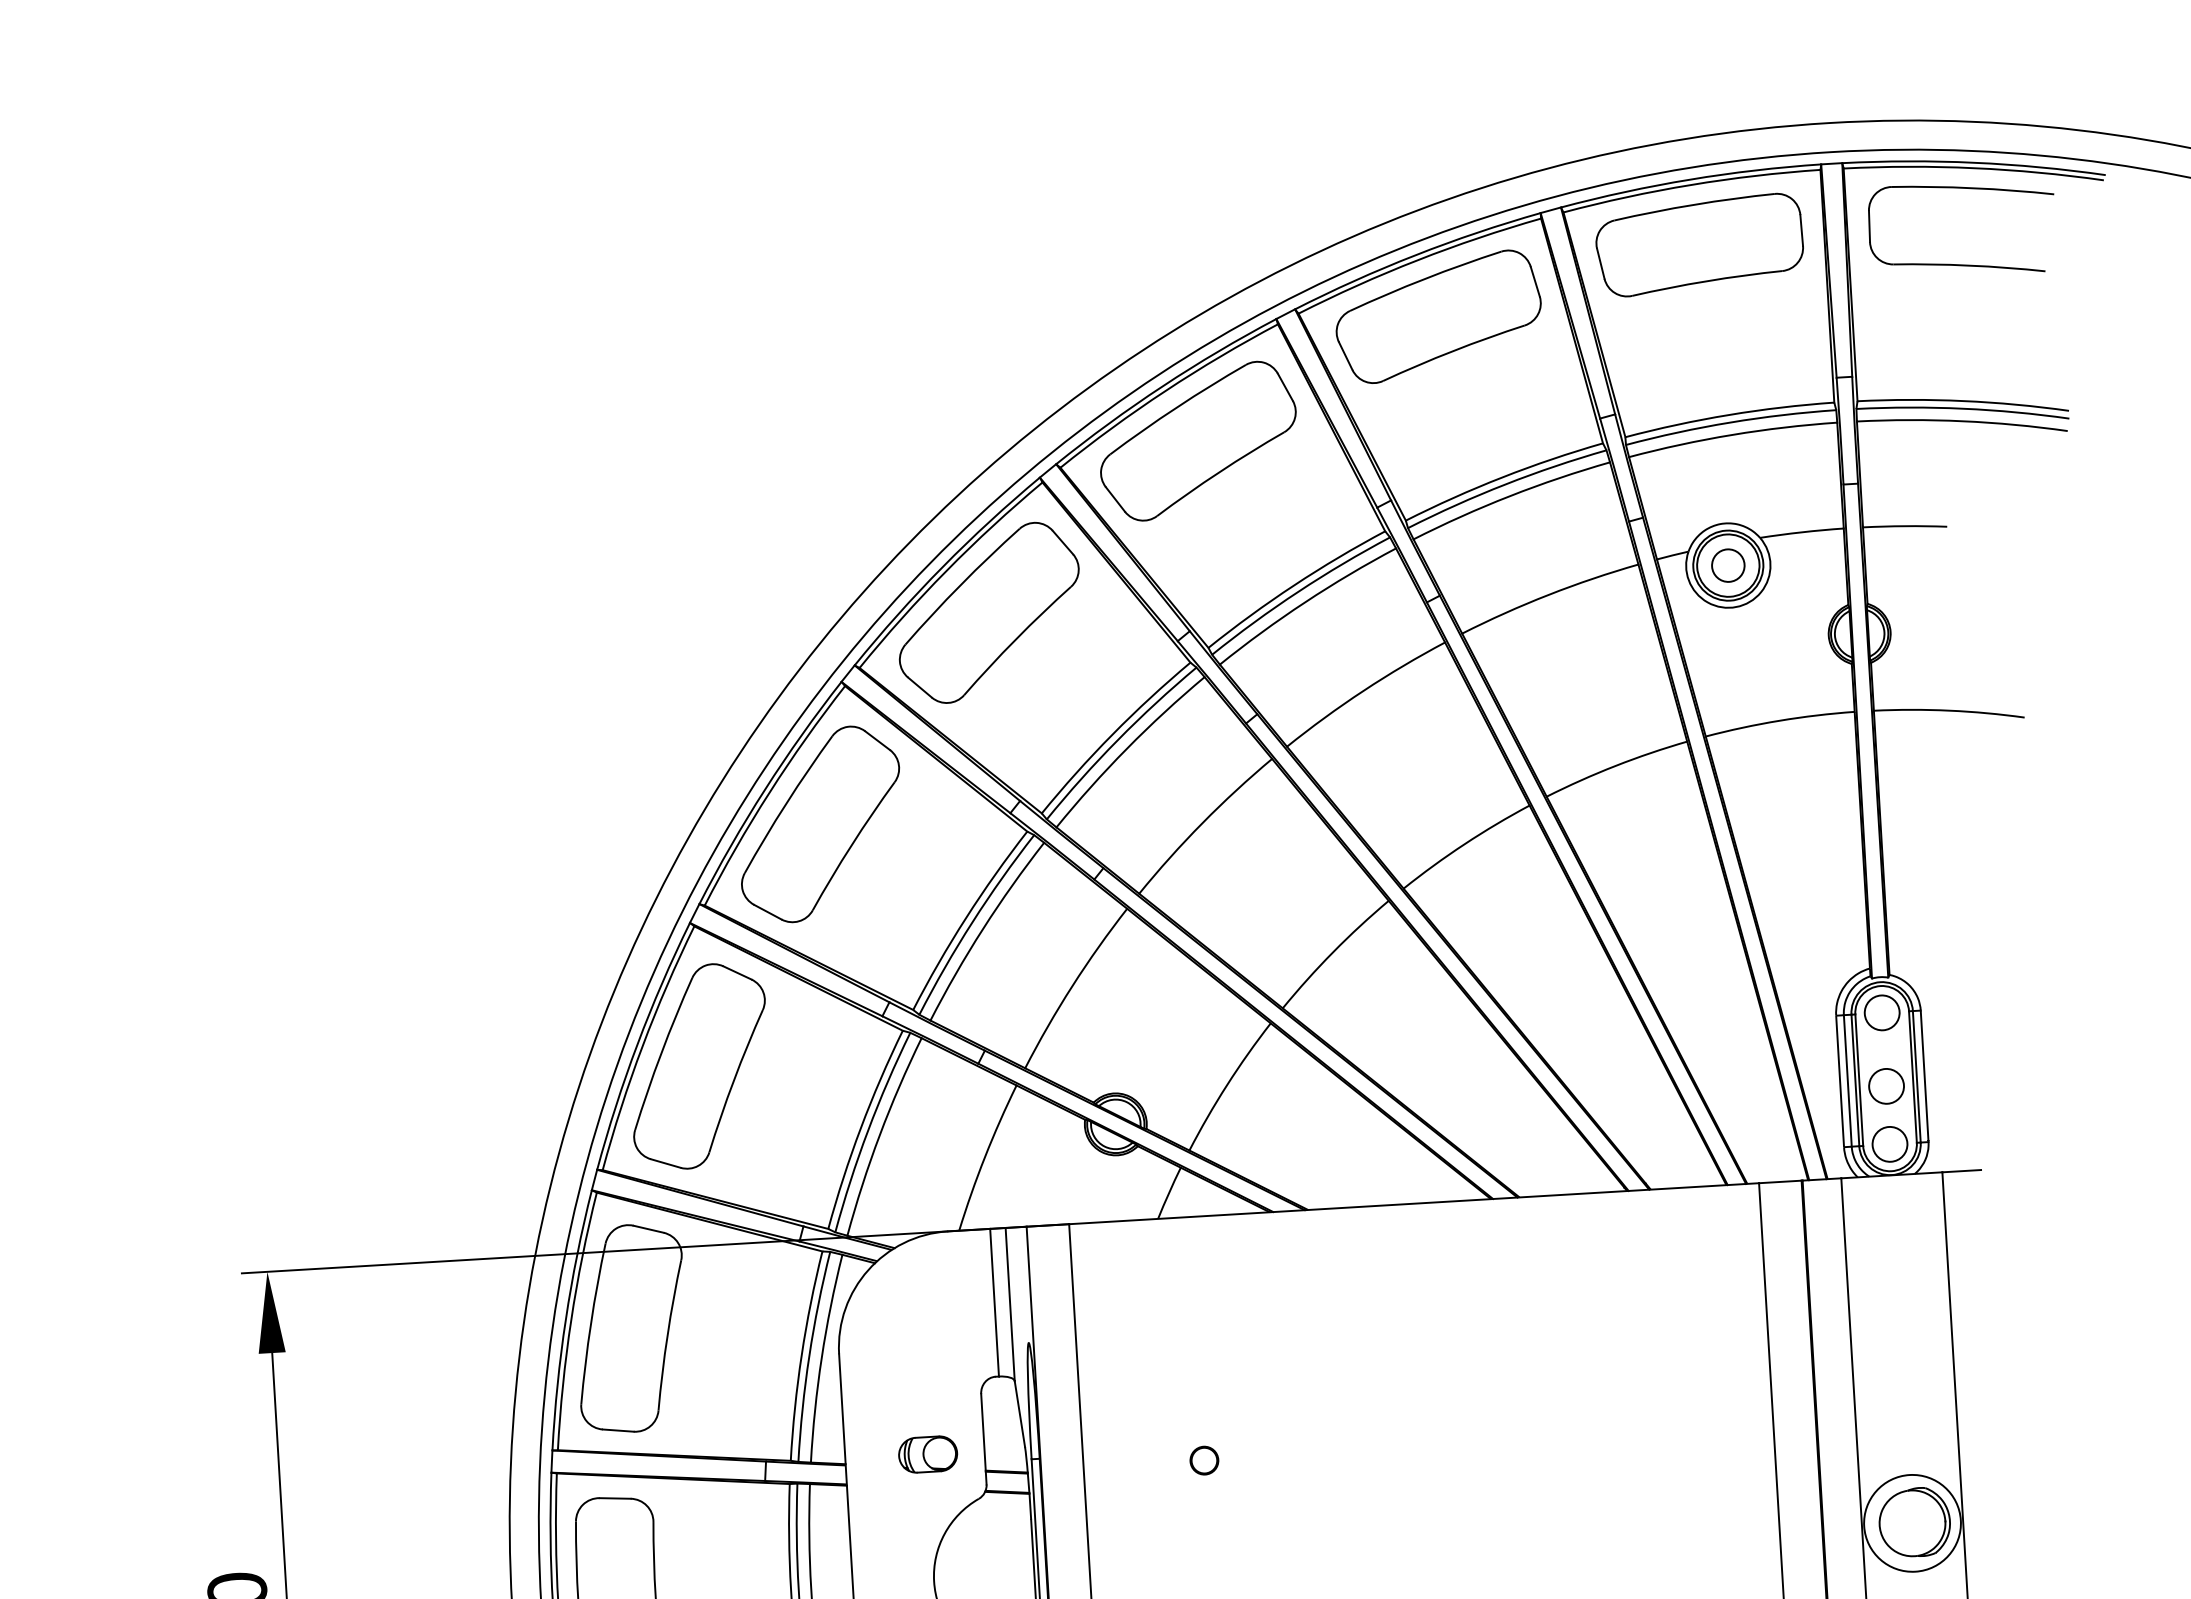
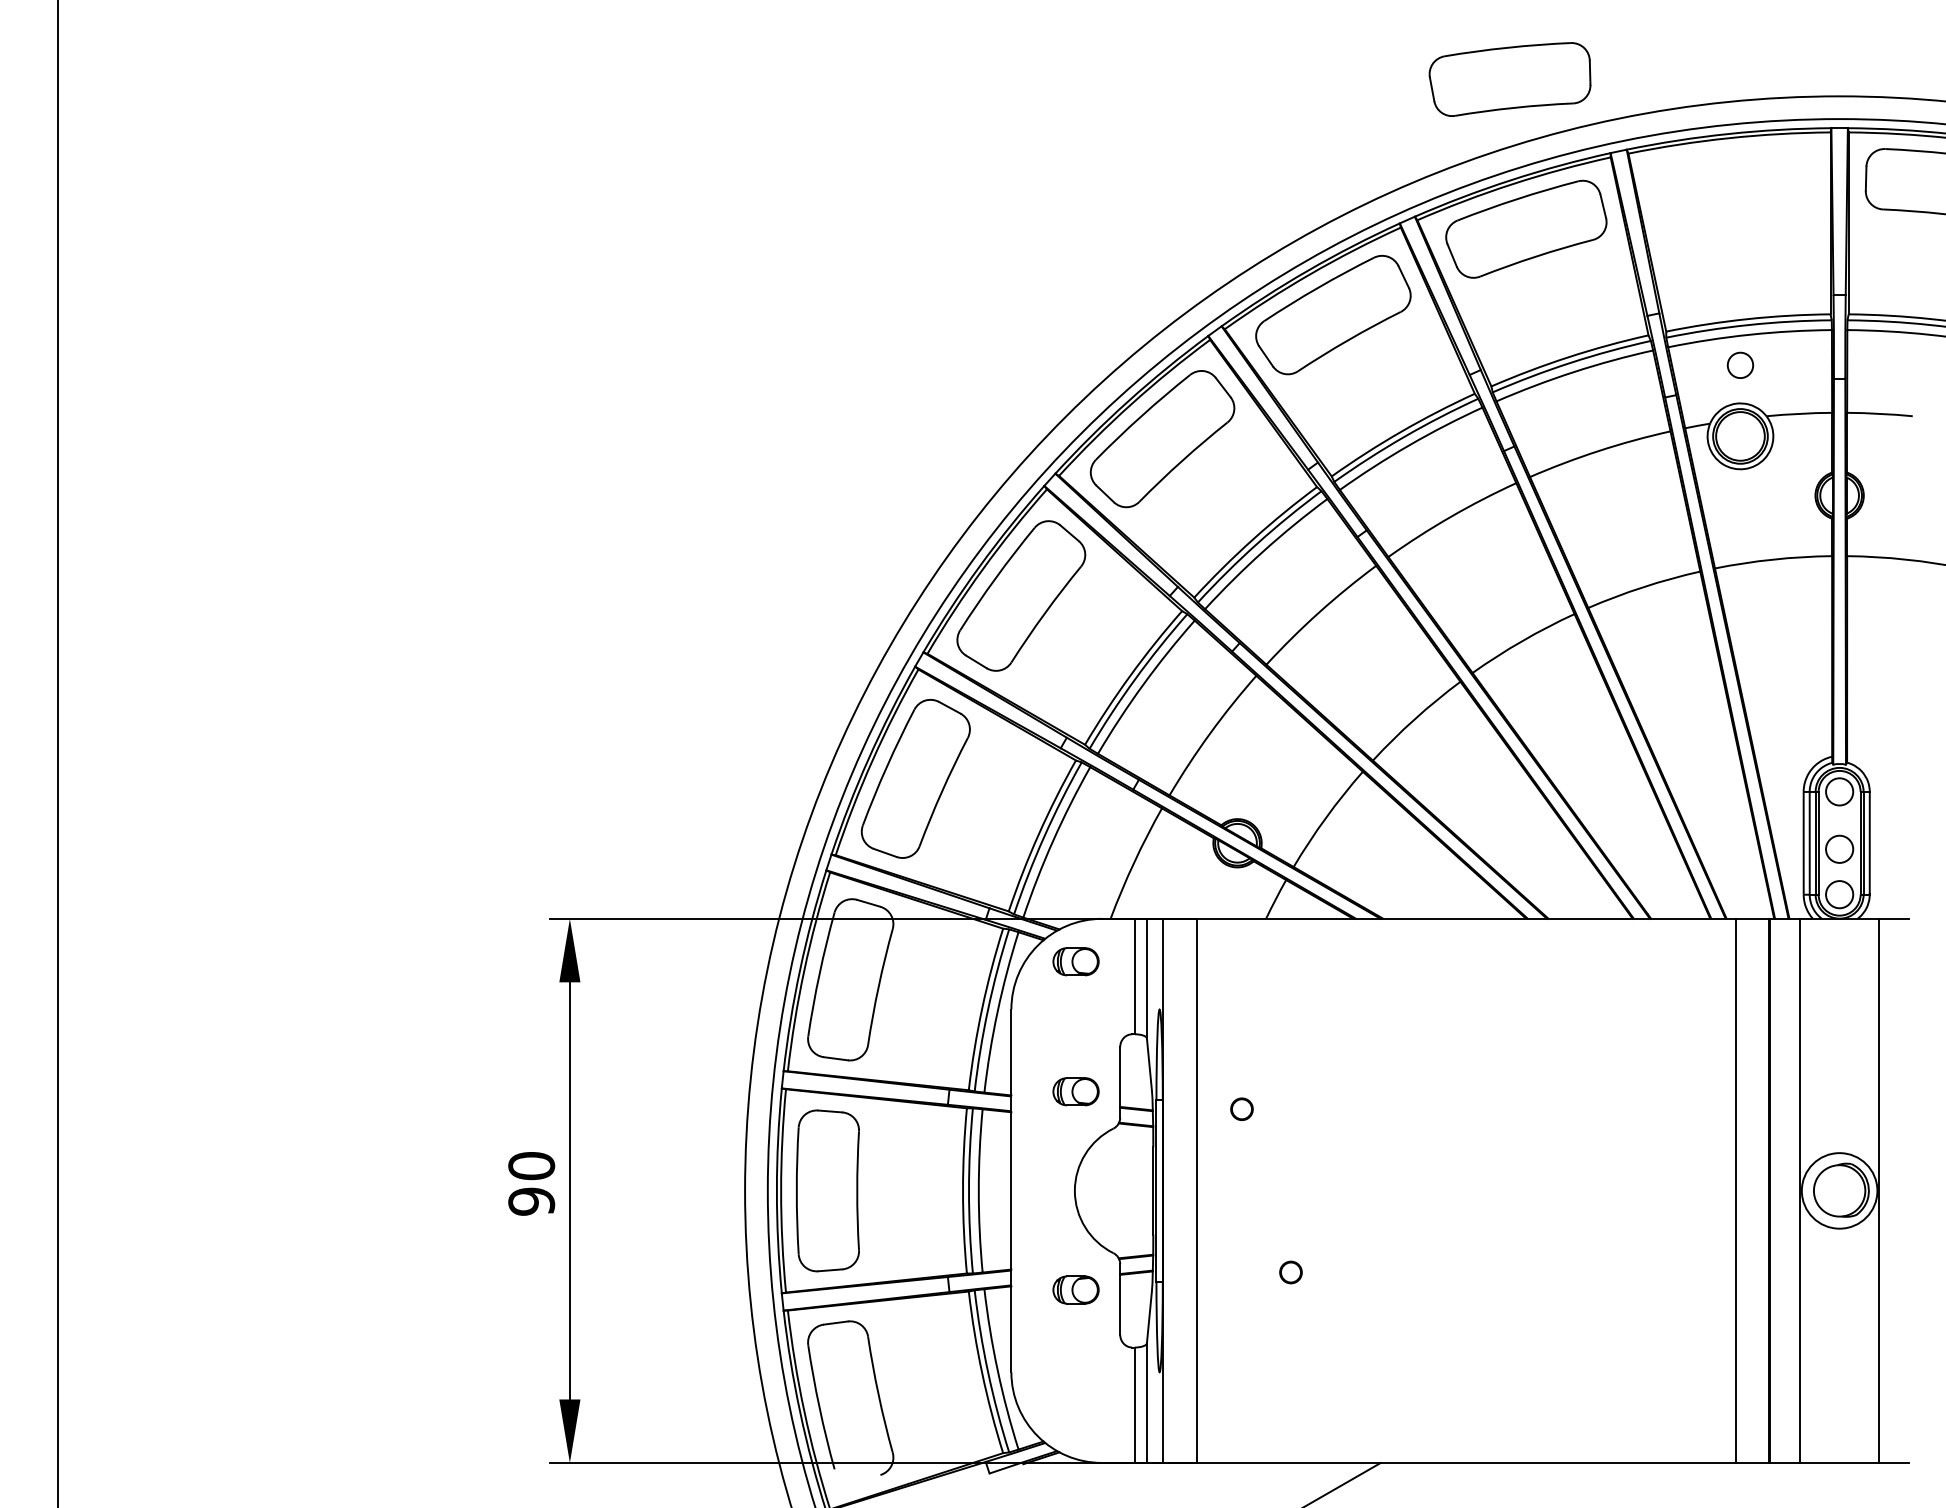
part: (1699, 245) -> (1509, 79), moved
circle: (1728, 564) -> (1740, 364), moved
part: (917, 1287) -> (1075, 961), added
part: (1203, 1460) -> (1241, 1109), moved

